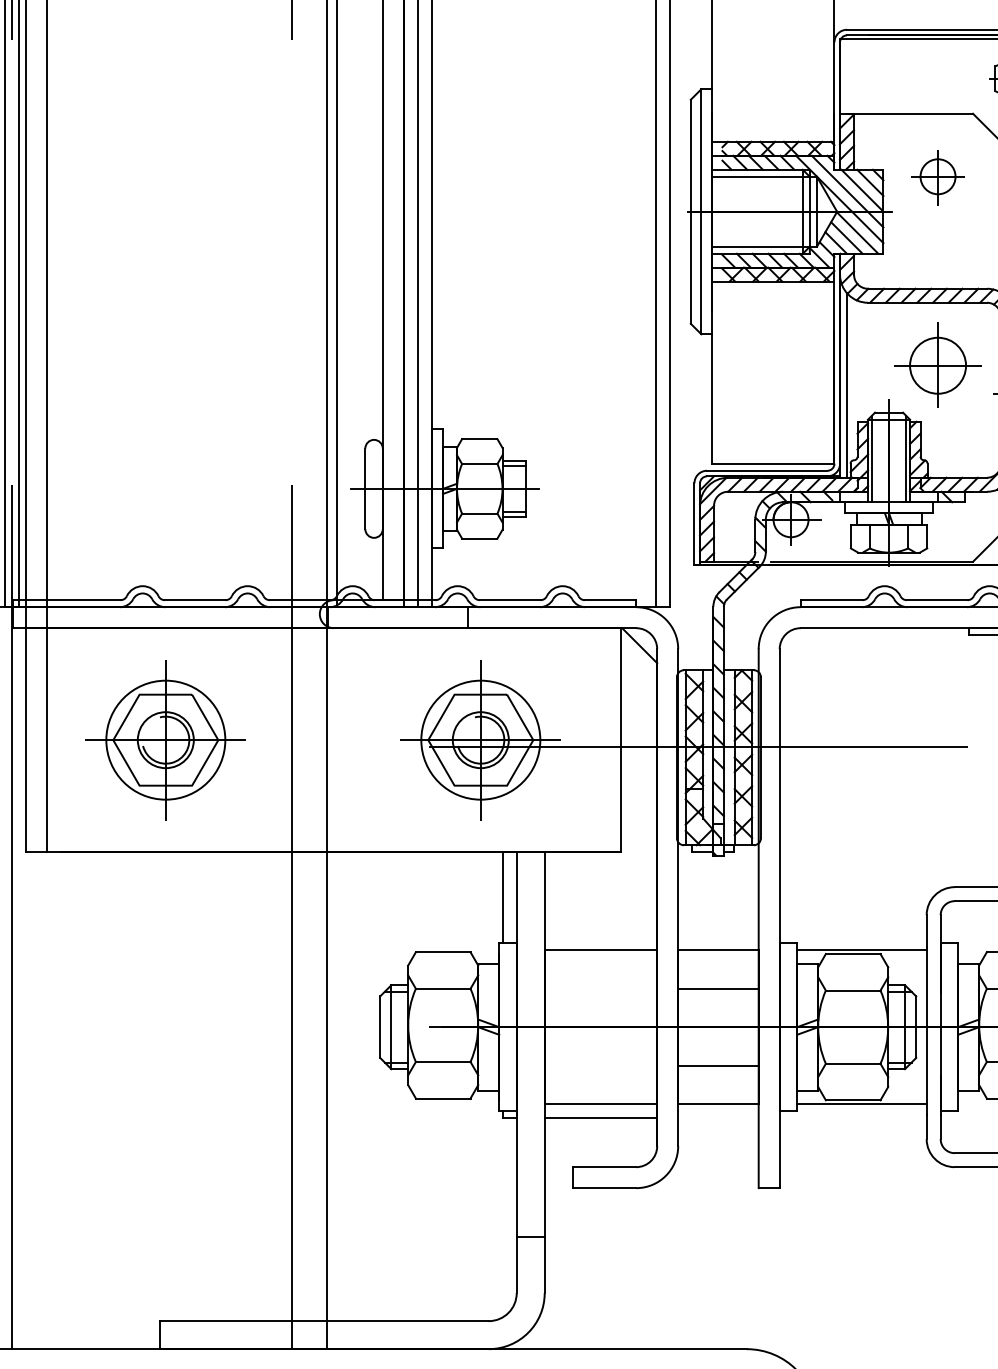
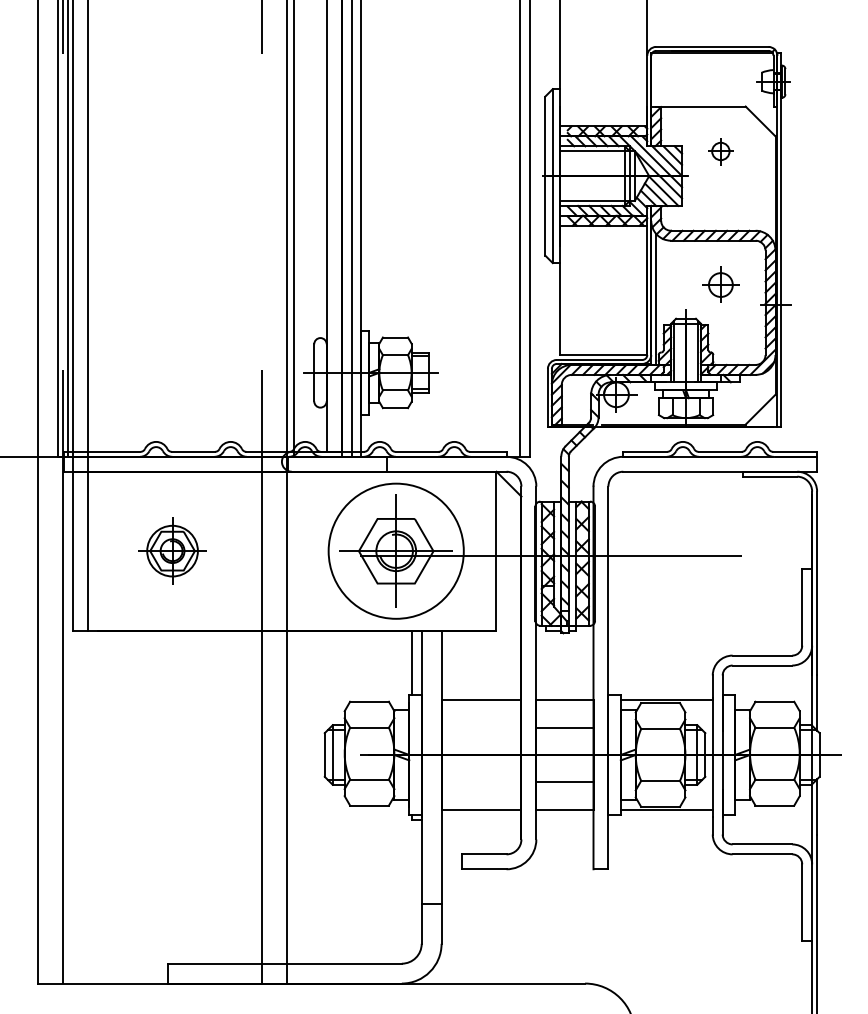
part: (937, 177) -> (720, 151), size x0.7
part: (937, 364) -> (720, 284), size x0.6
part: (165, 739) -> (172, 550), size x0.6
circle: (481, 740) -> (396, 551), size x1.6
line: (600, 1118) -> (481, 819), removed

